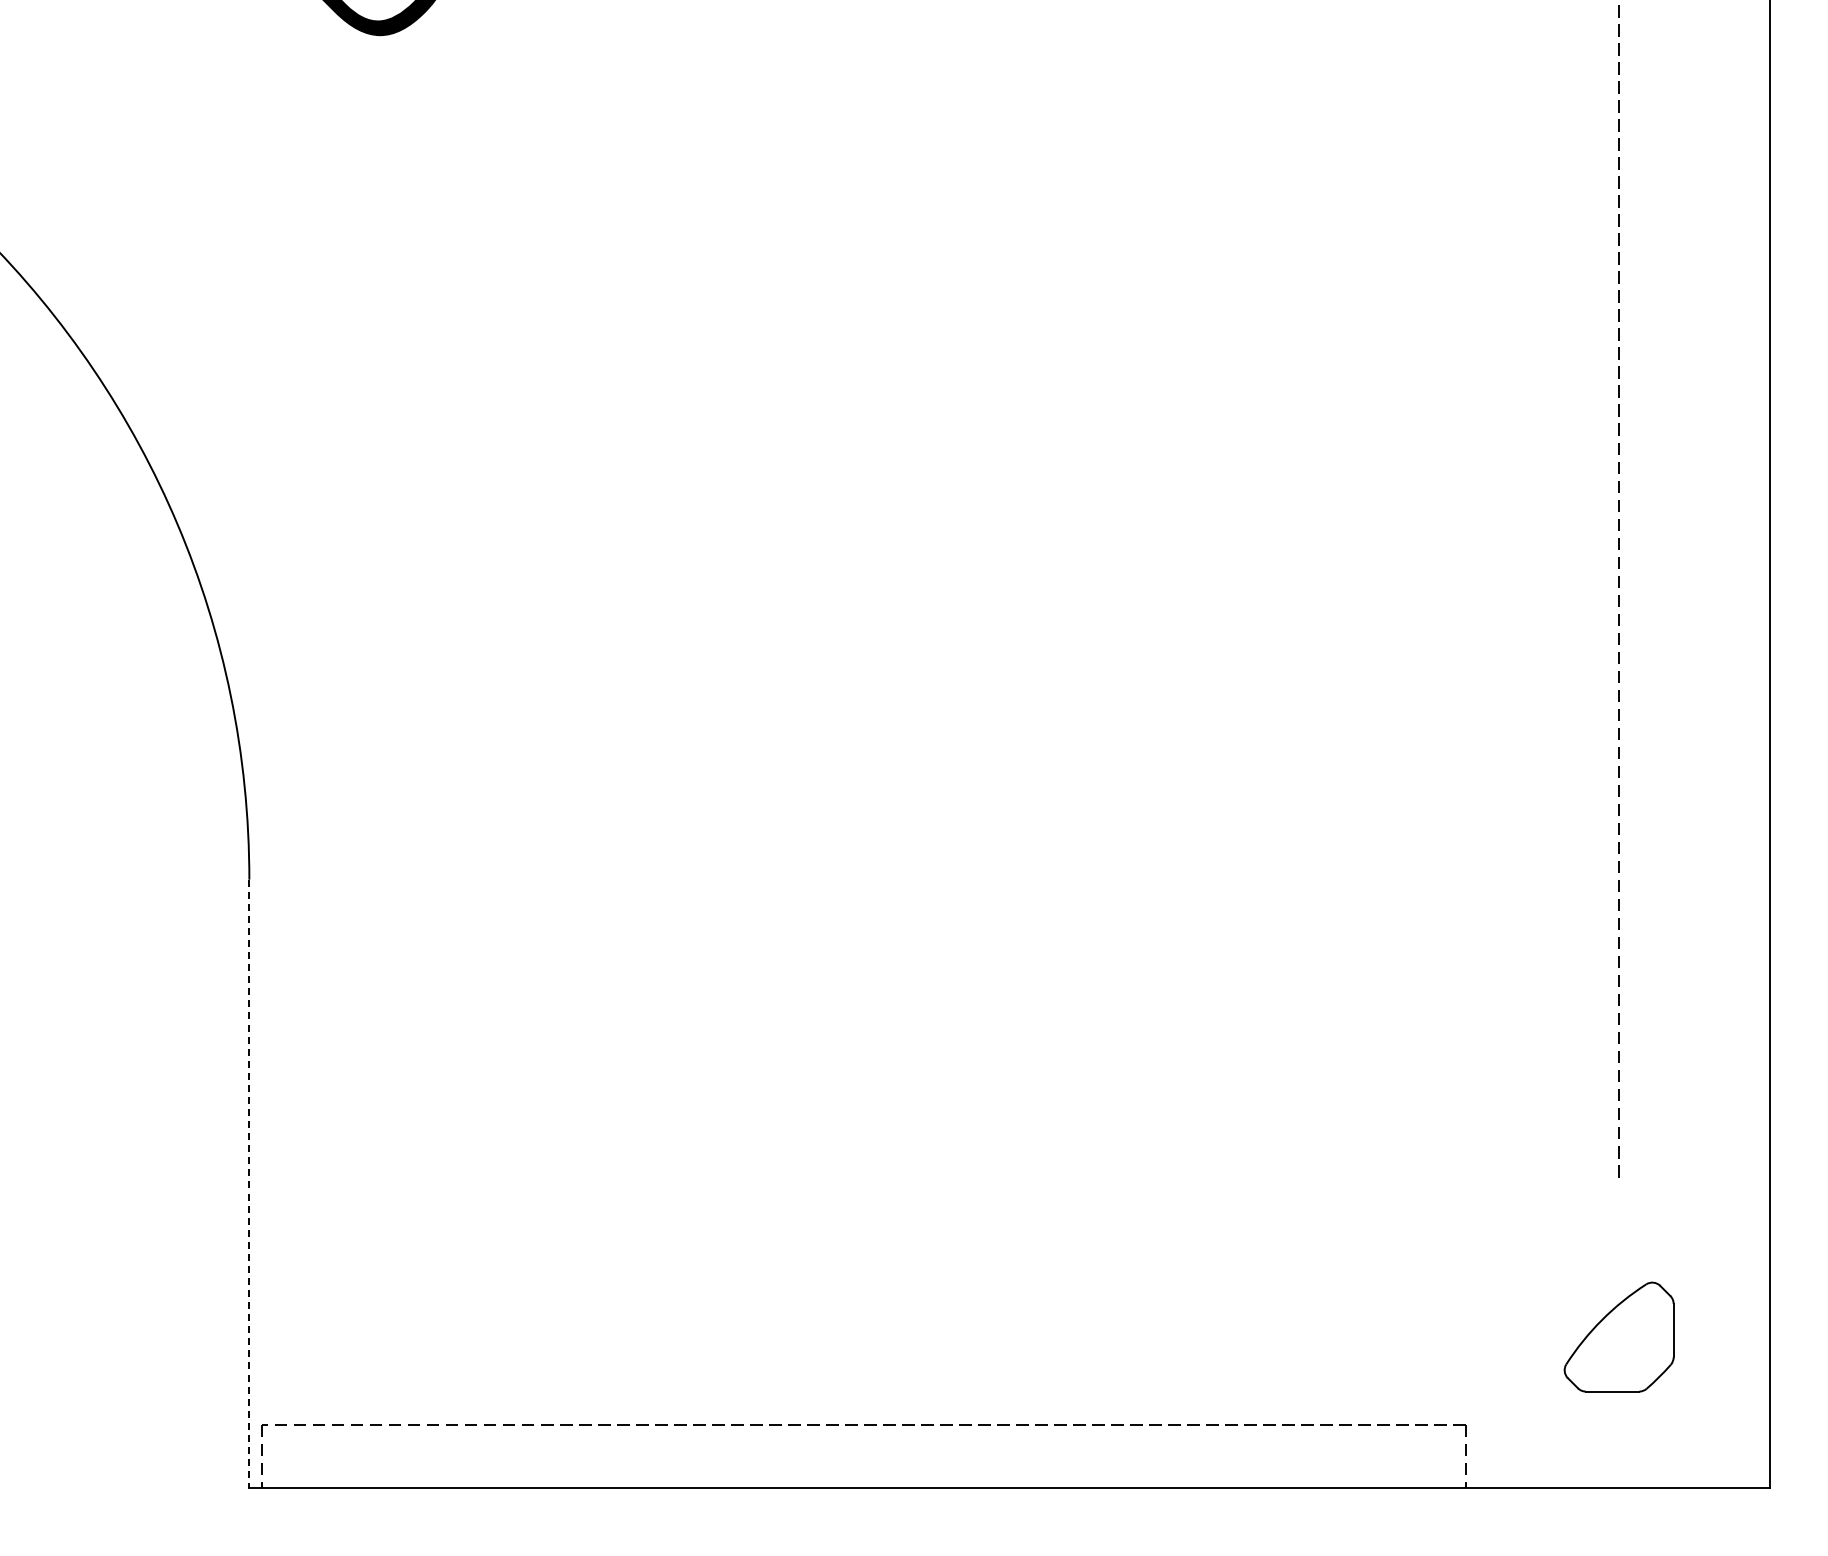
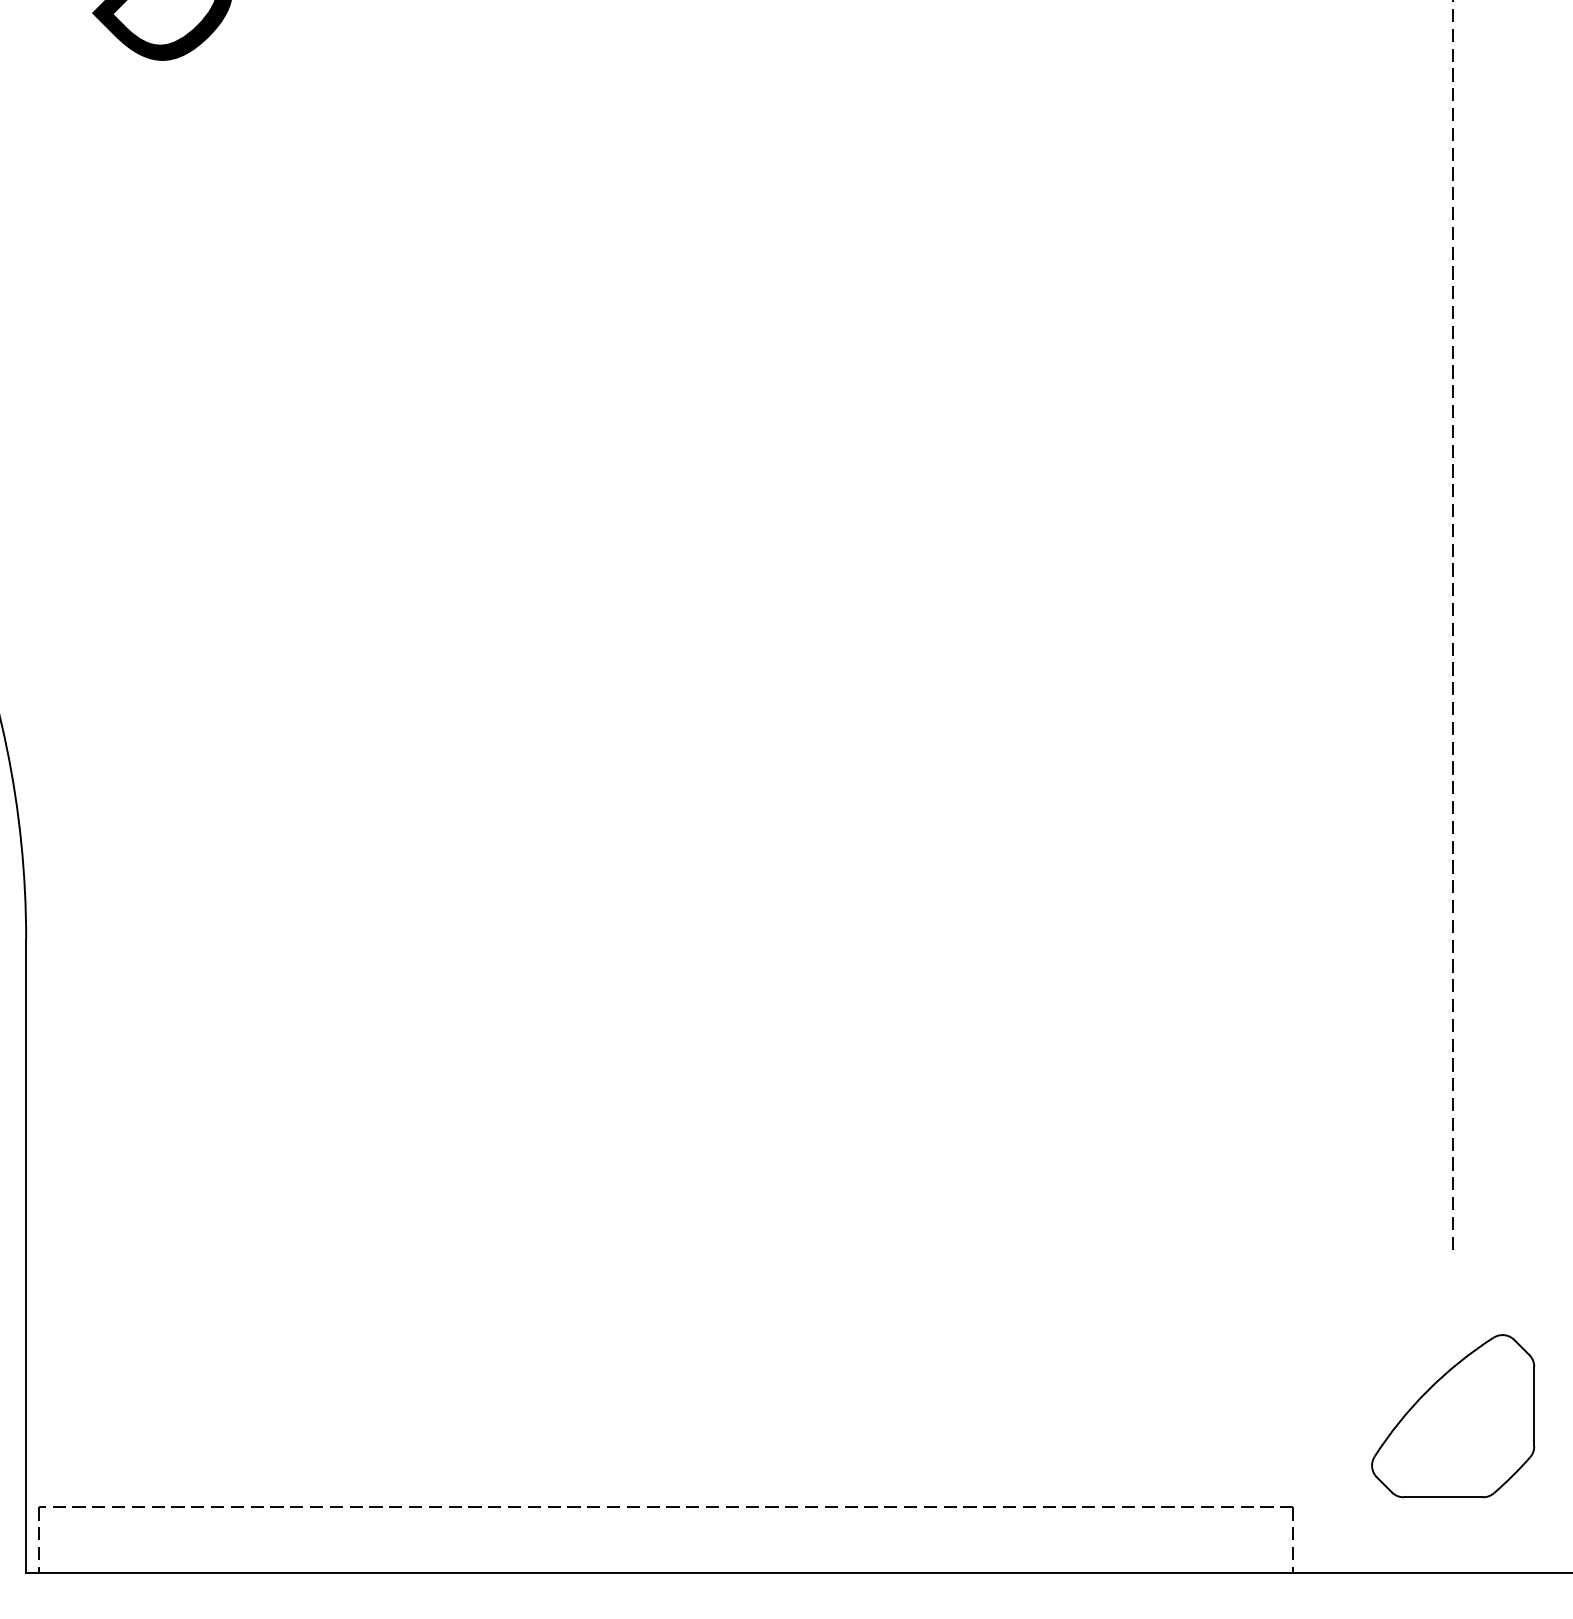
line: (249, 1184) -> (26, 1257), dashed -> solid
part: (1618, 1336) -> (1452, 1415), size x1.43

